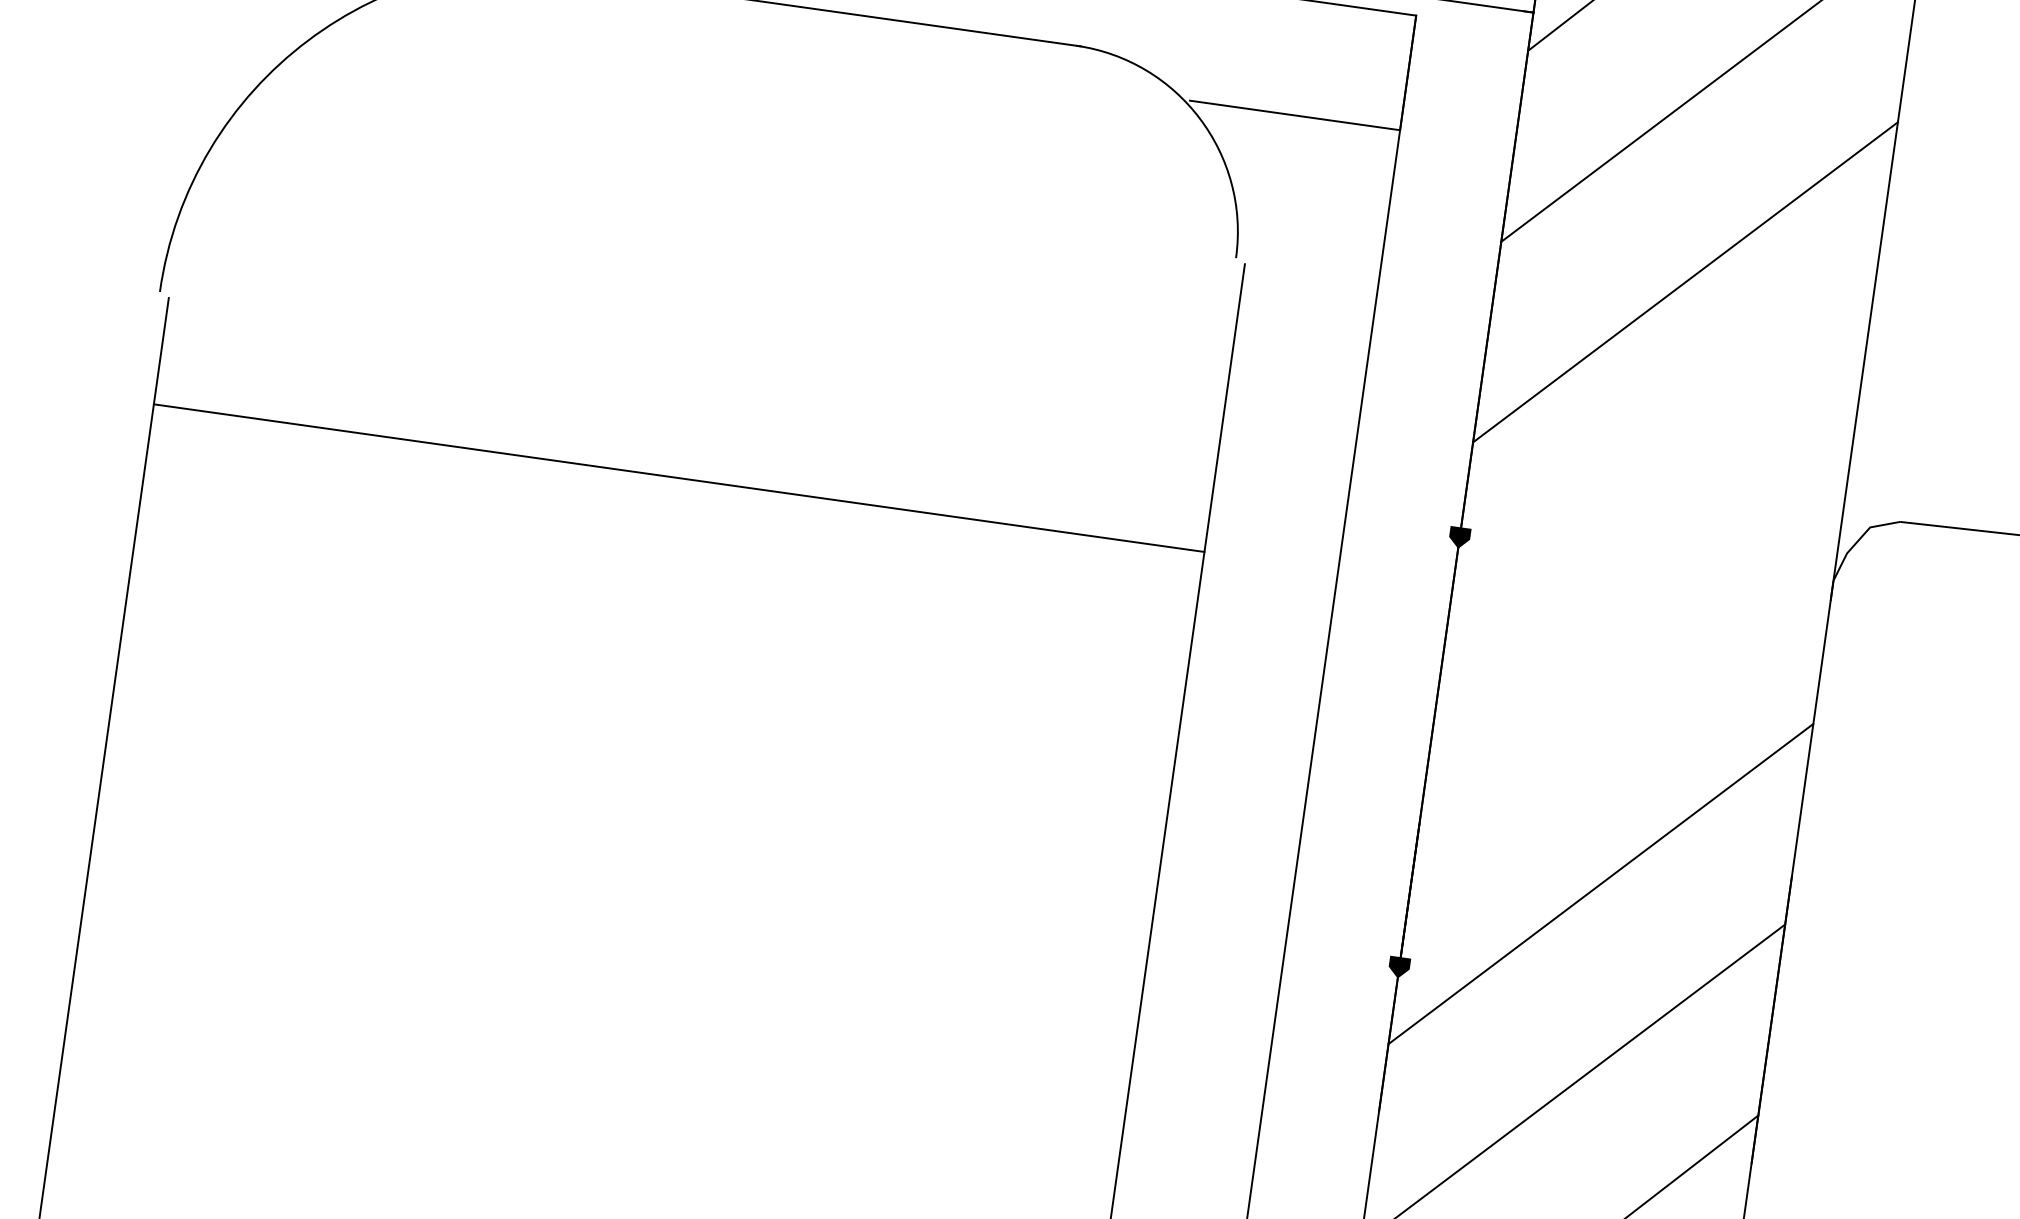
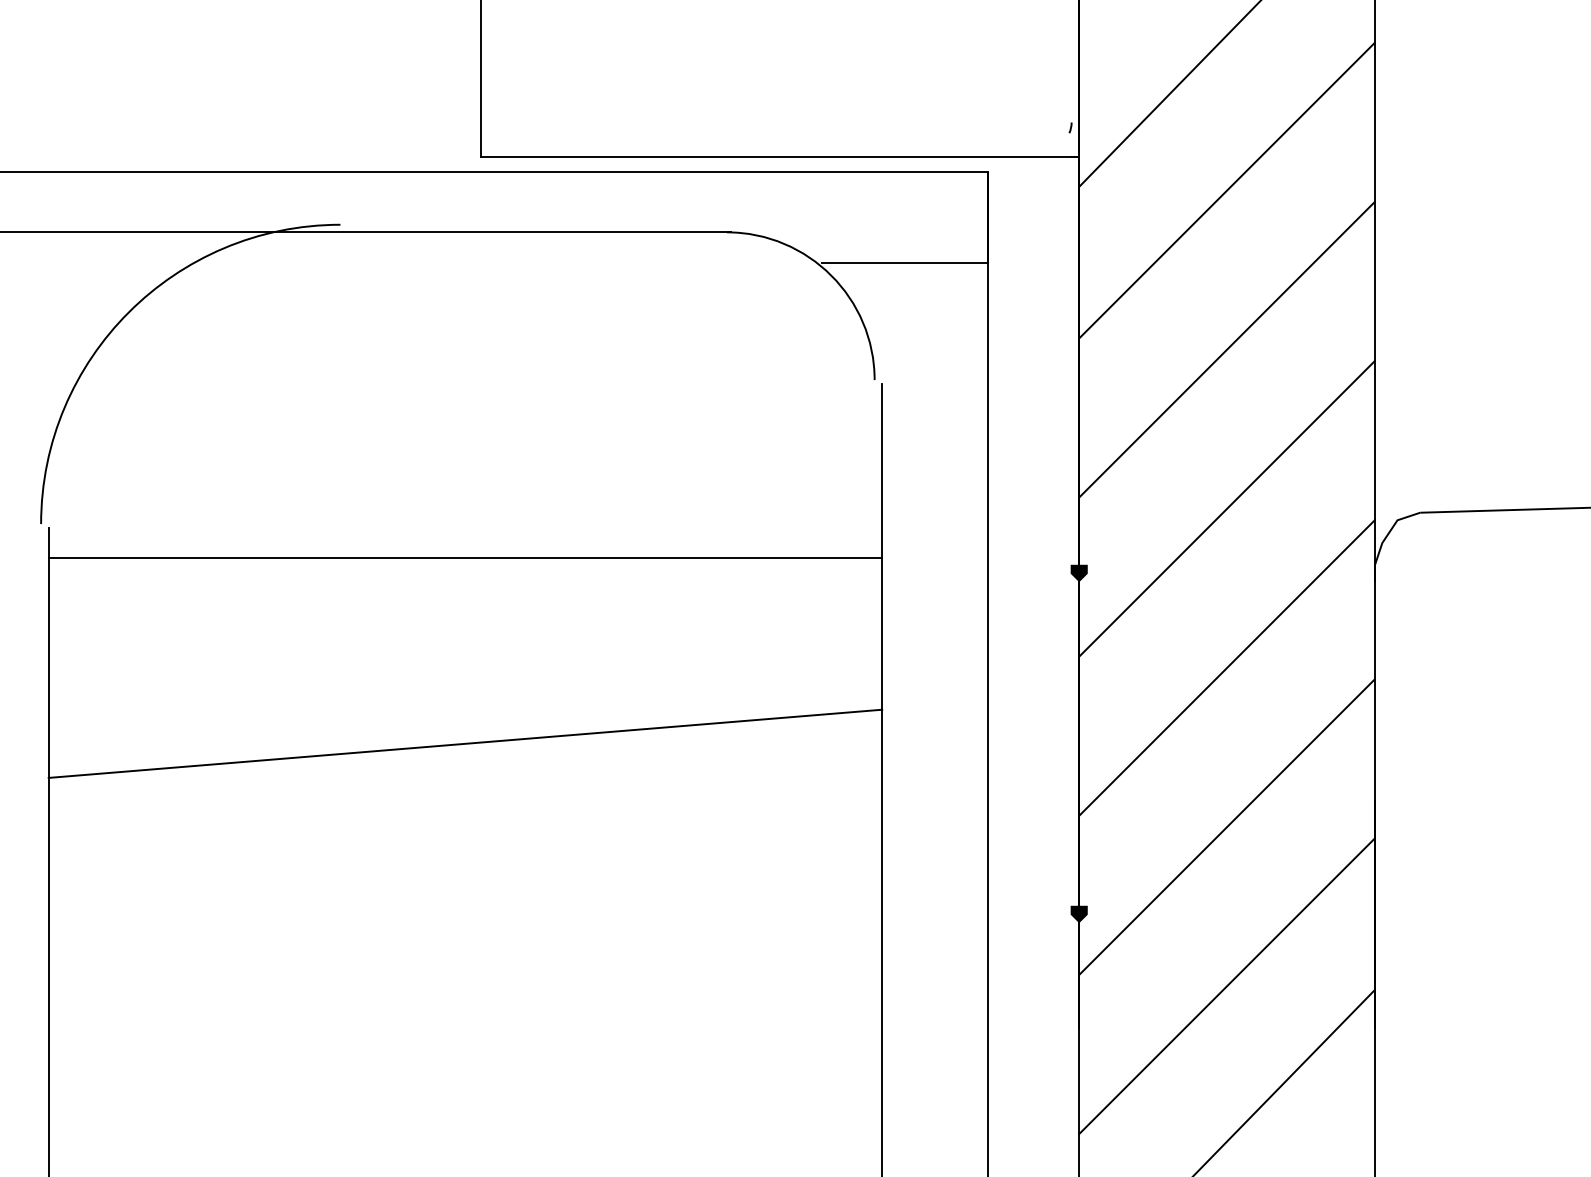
line: (679, 478) -> (465, 558), moved
line: (1656, 482) -> (1226, 508), added
line: (655, 643) -> (465, 743), added
line: (1628, 682) -> (1226, 667), added

